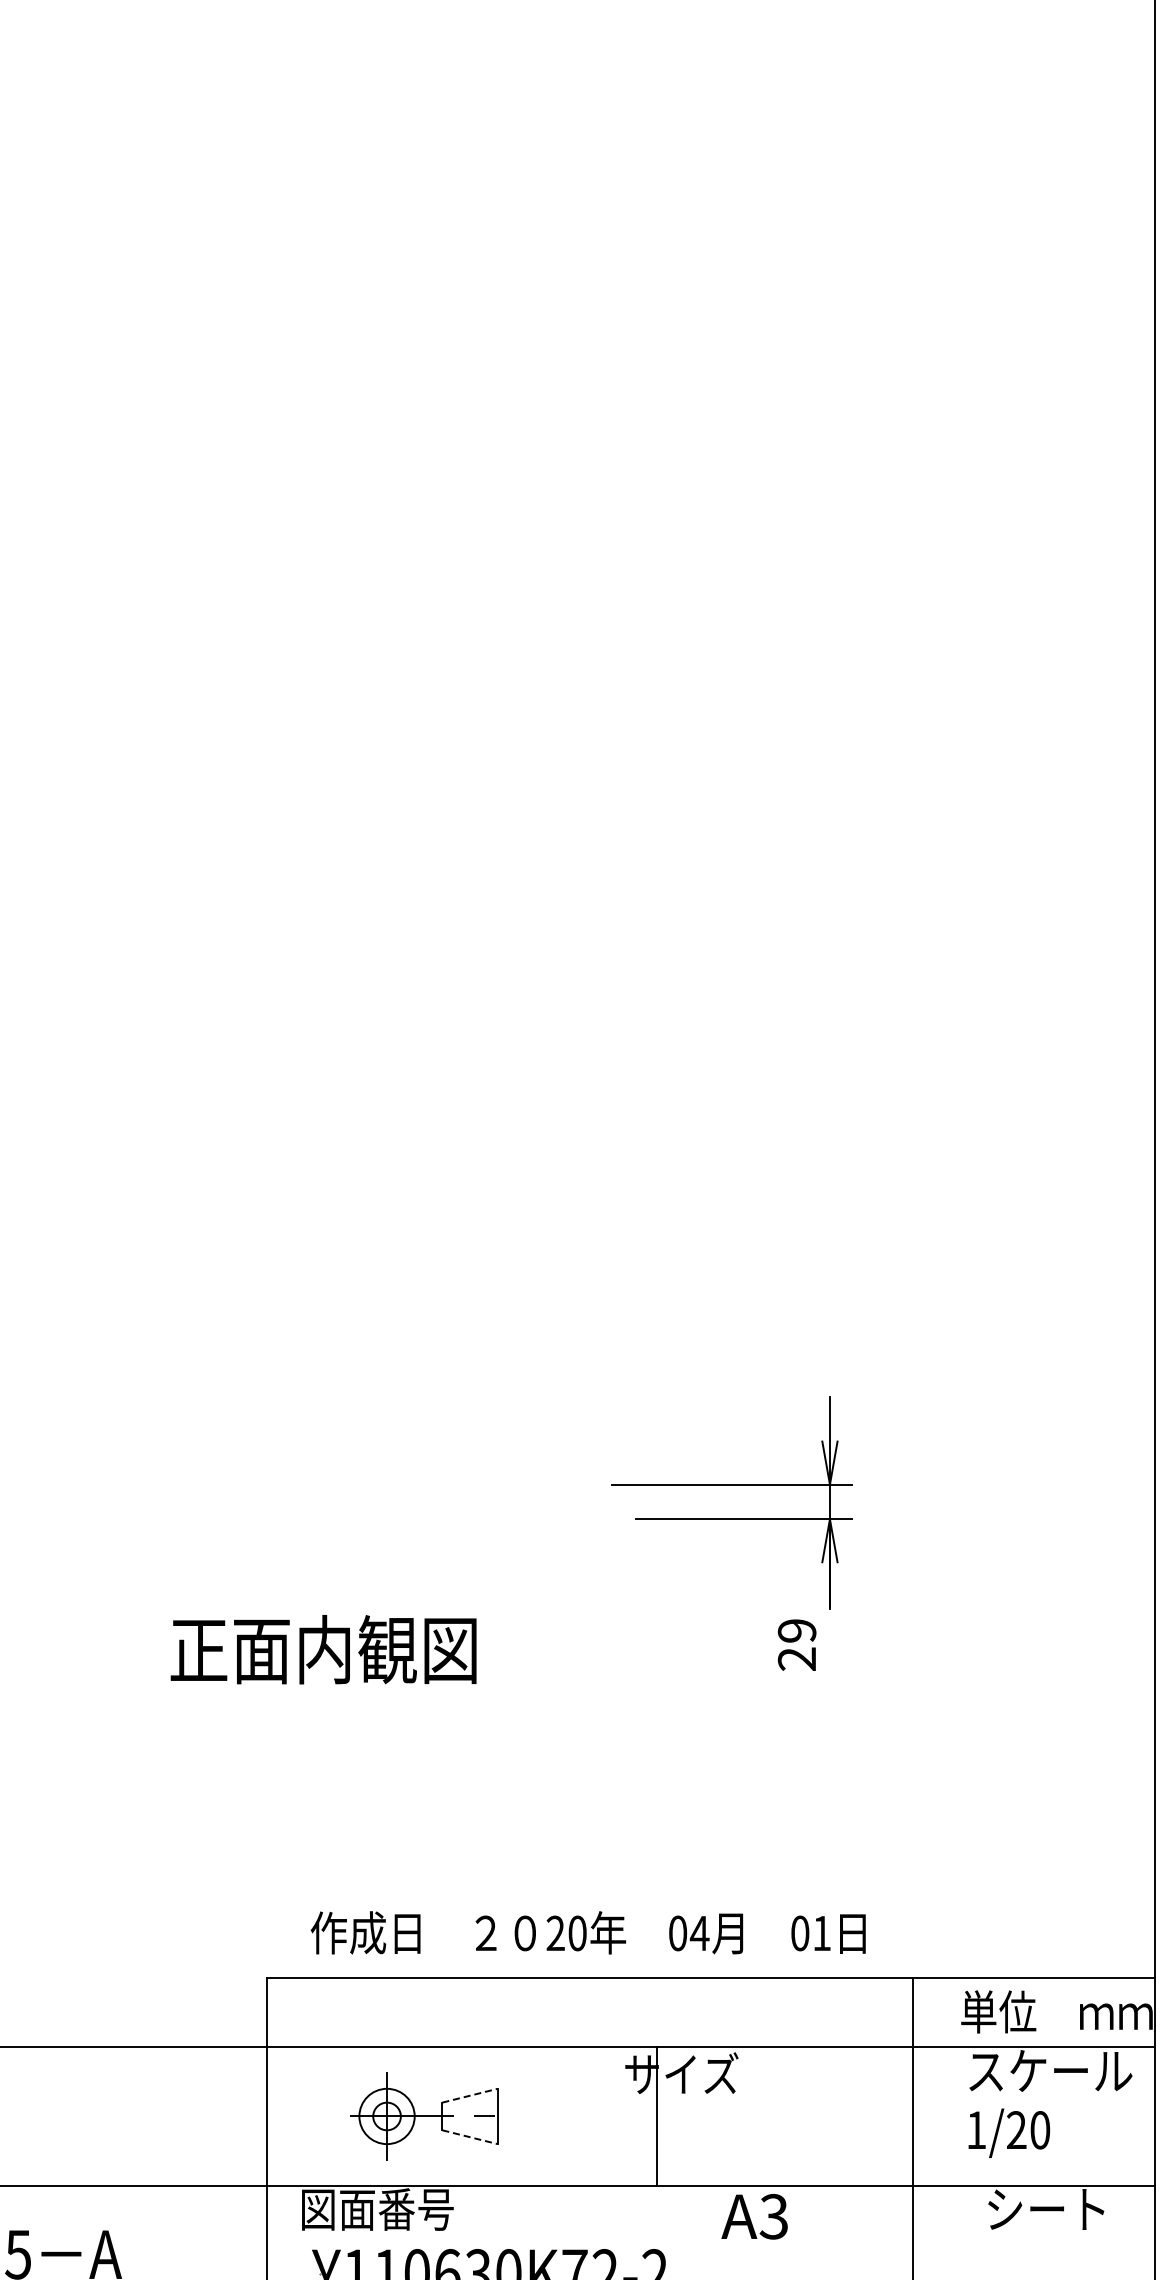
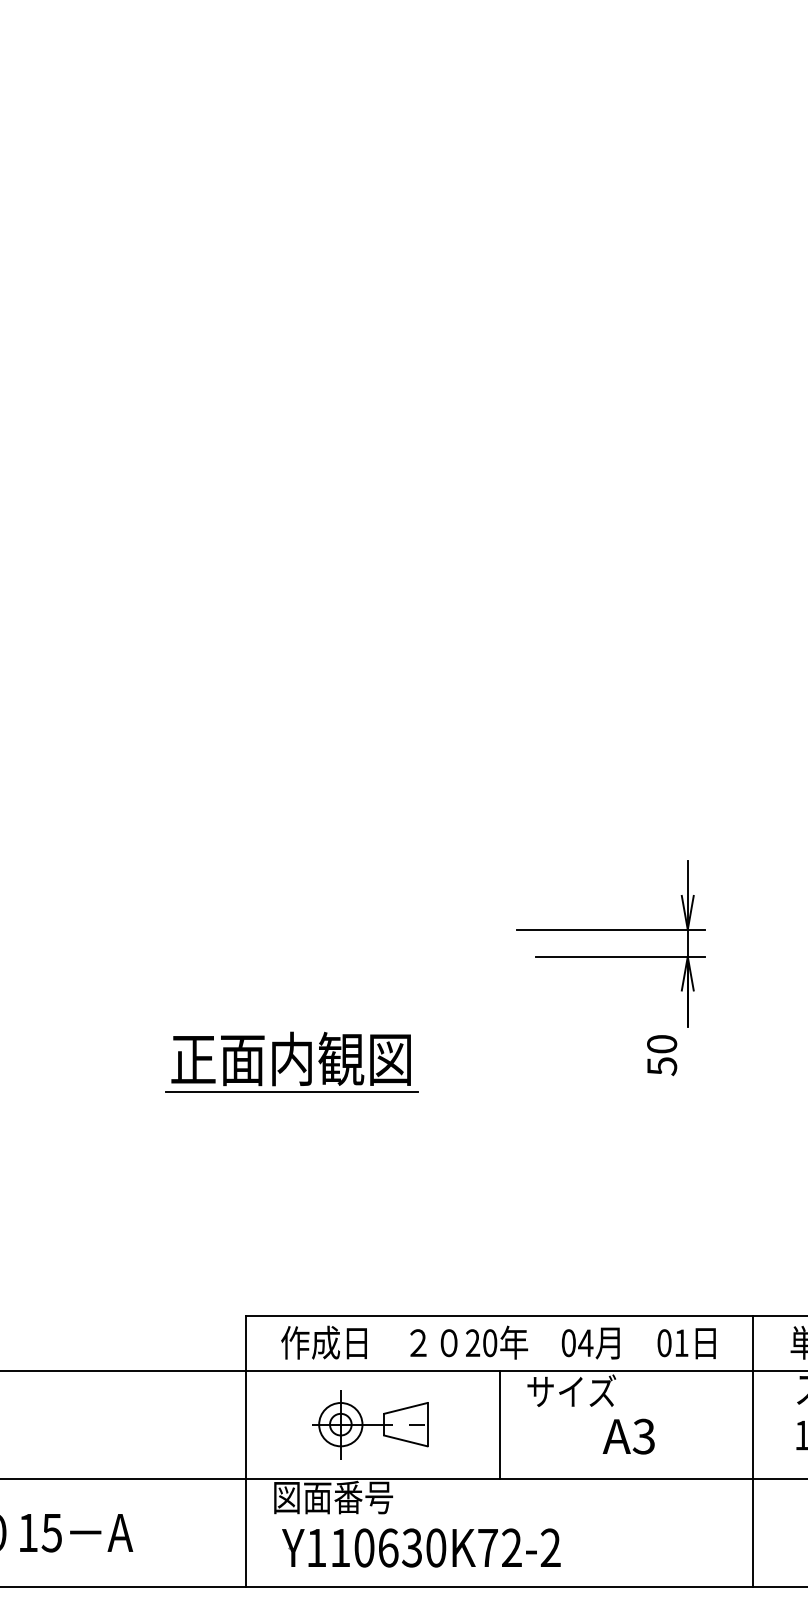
text: (796, 1645) -> (661, 1055), 29 -> 50
line: (324, 1692) -> (291, 1092), added
text: (587, 1932) -> (497, 1342), moved
line: (470, 2095) -> (406, 1408), dashed -> solid
line: (656, 2116) -> (499, 1424), moved
line: (470, 2137) -> (406, 1441), dashed -> solid
text: (754, 2216) -> (628, 1436), moved

